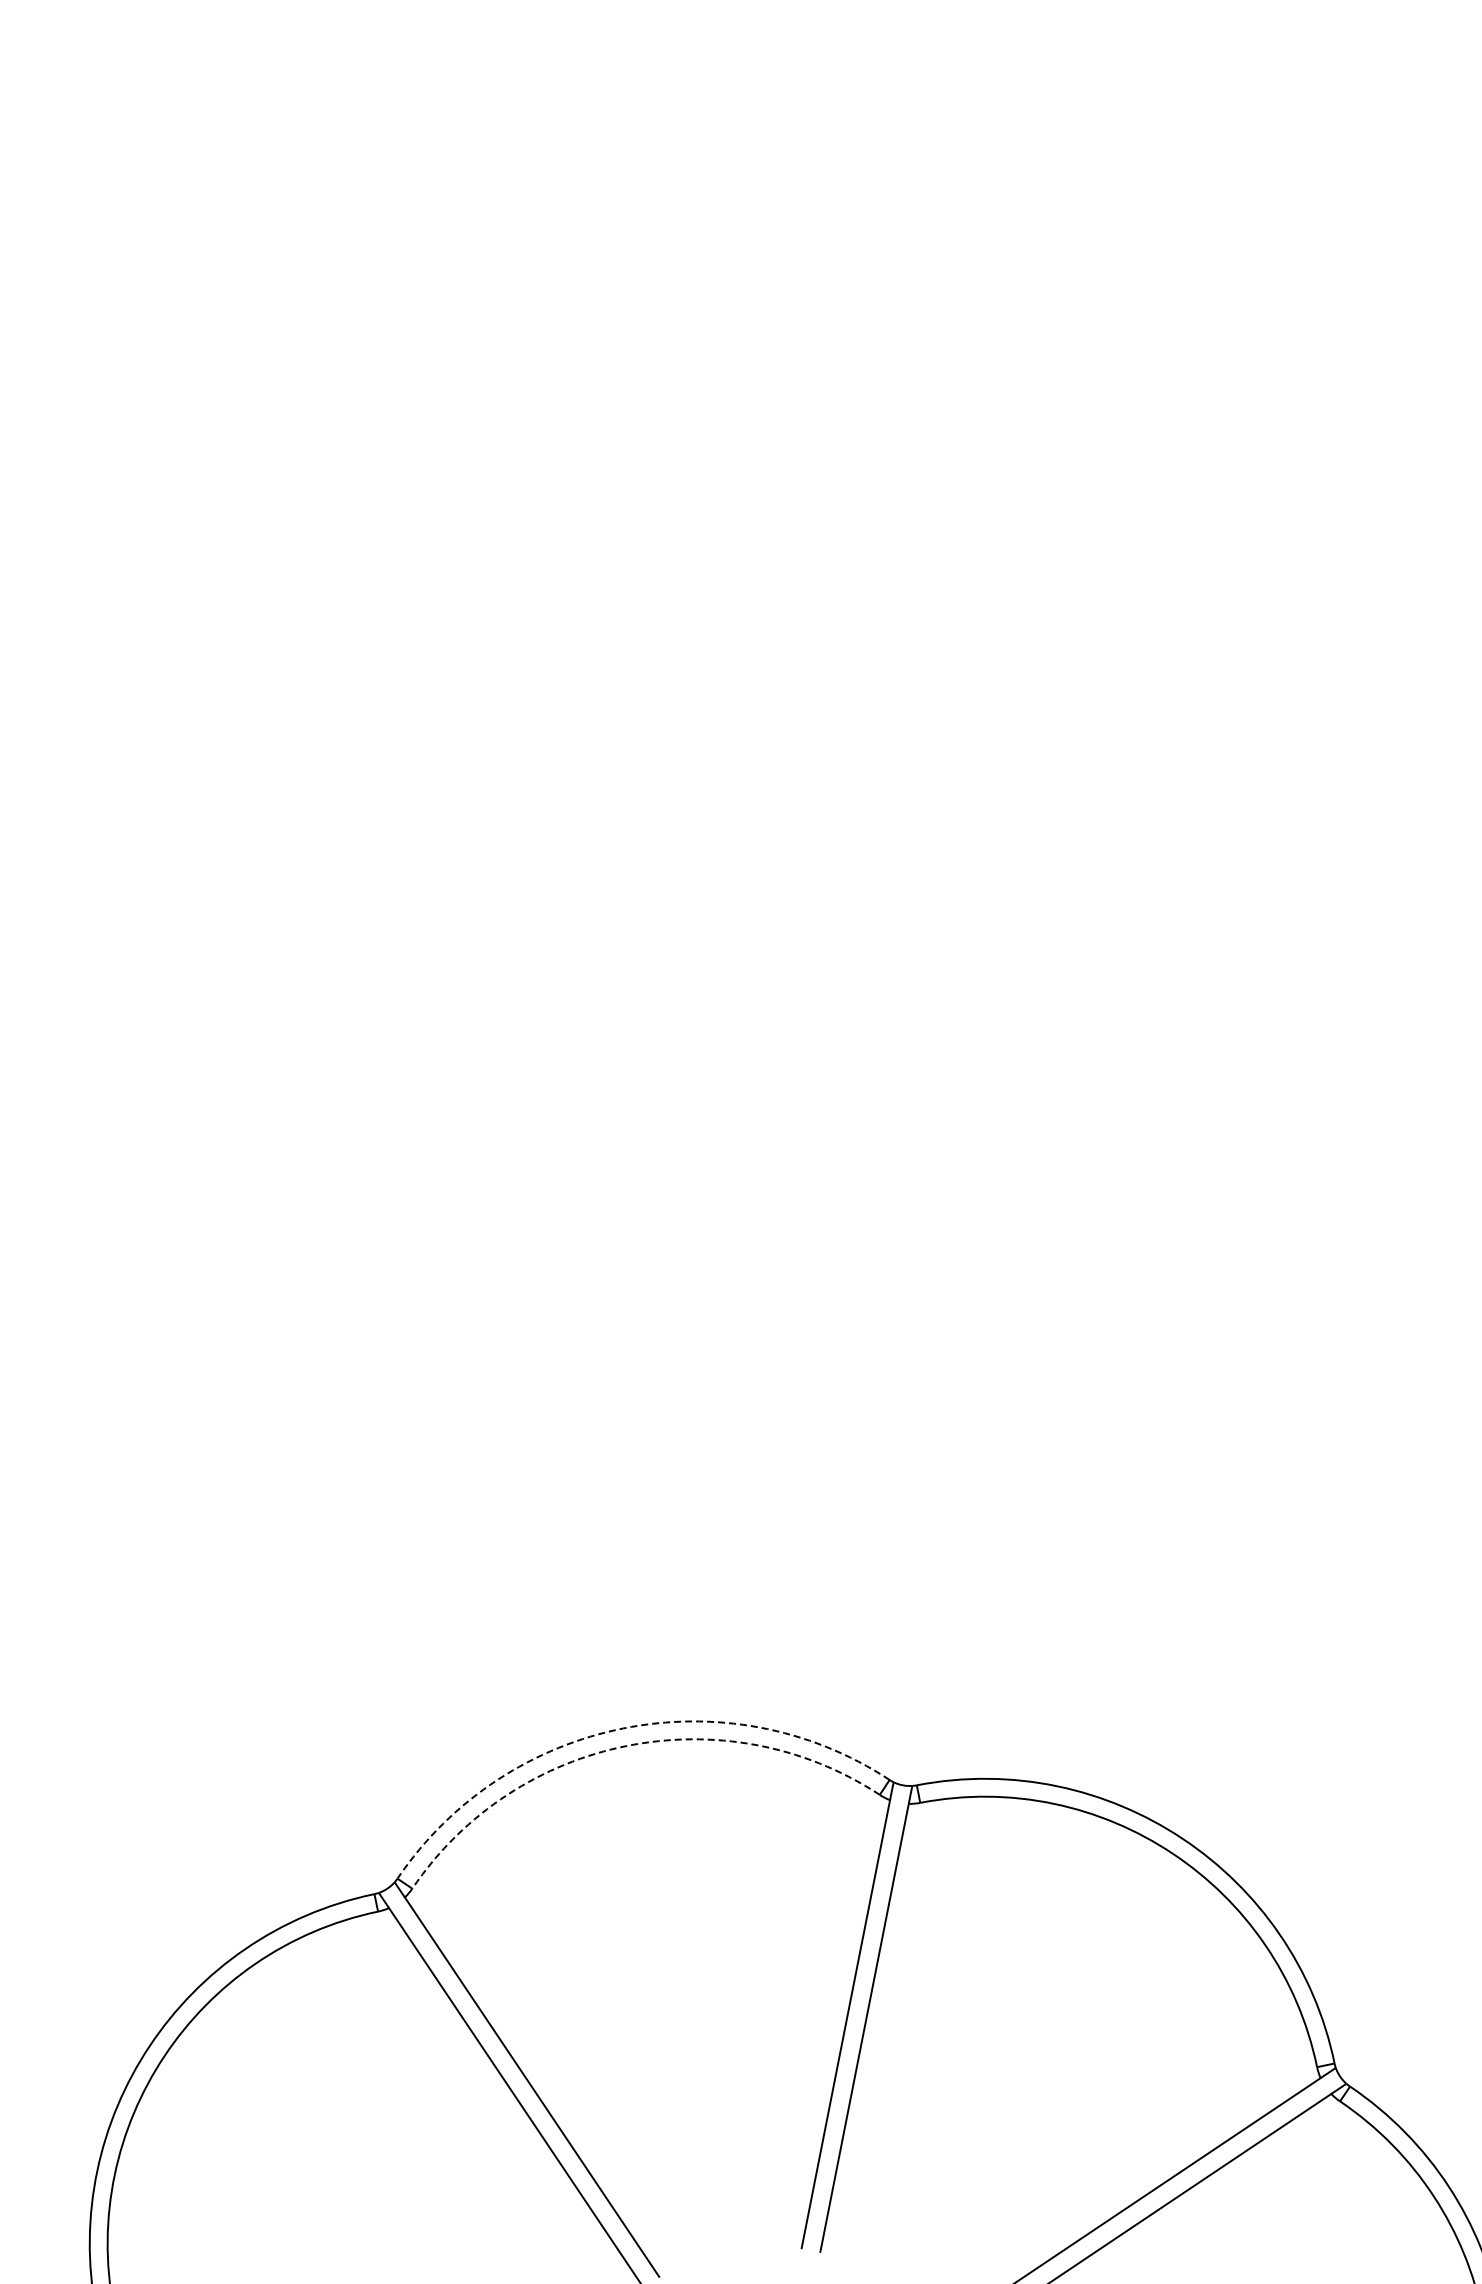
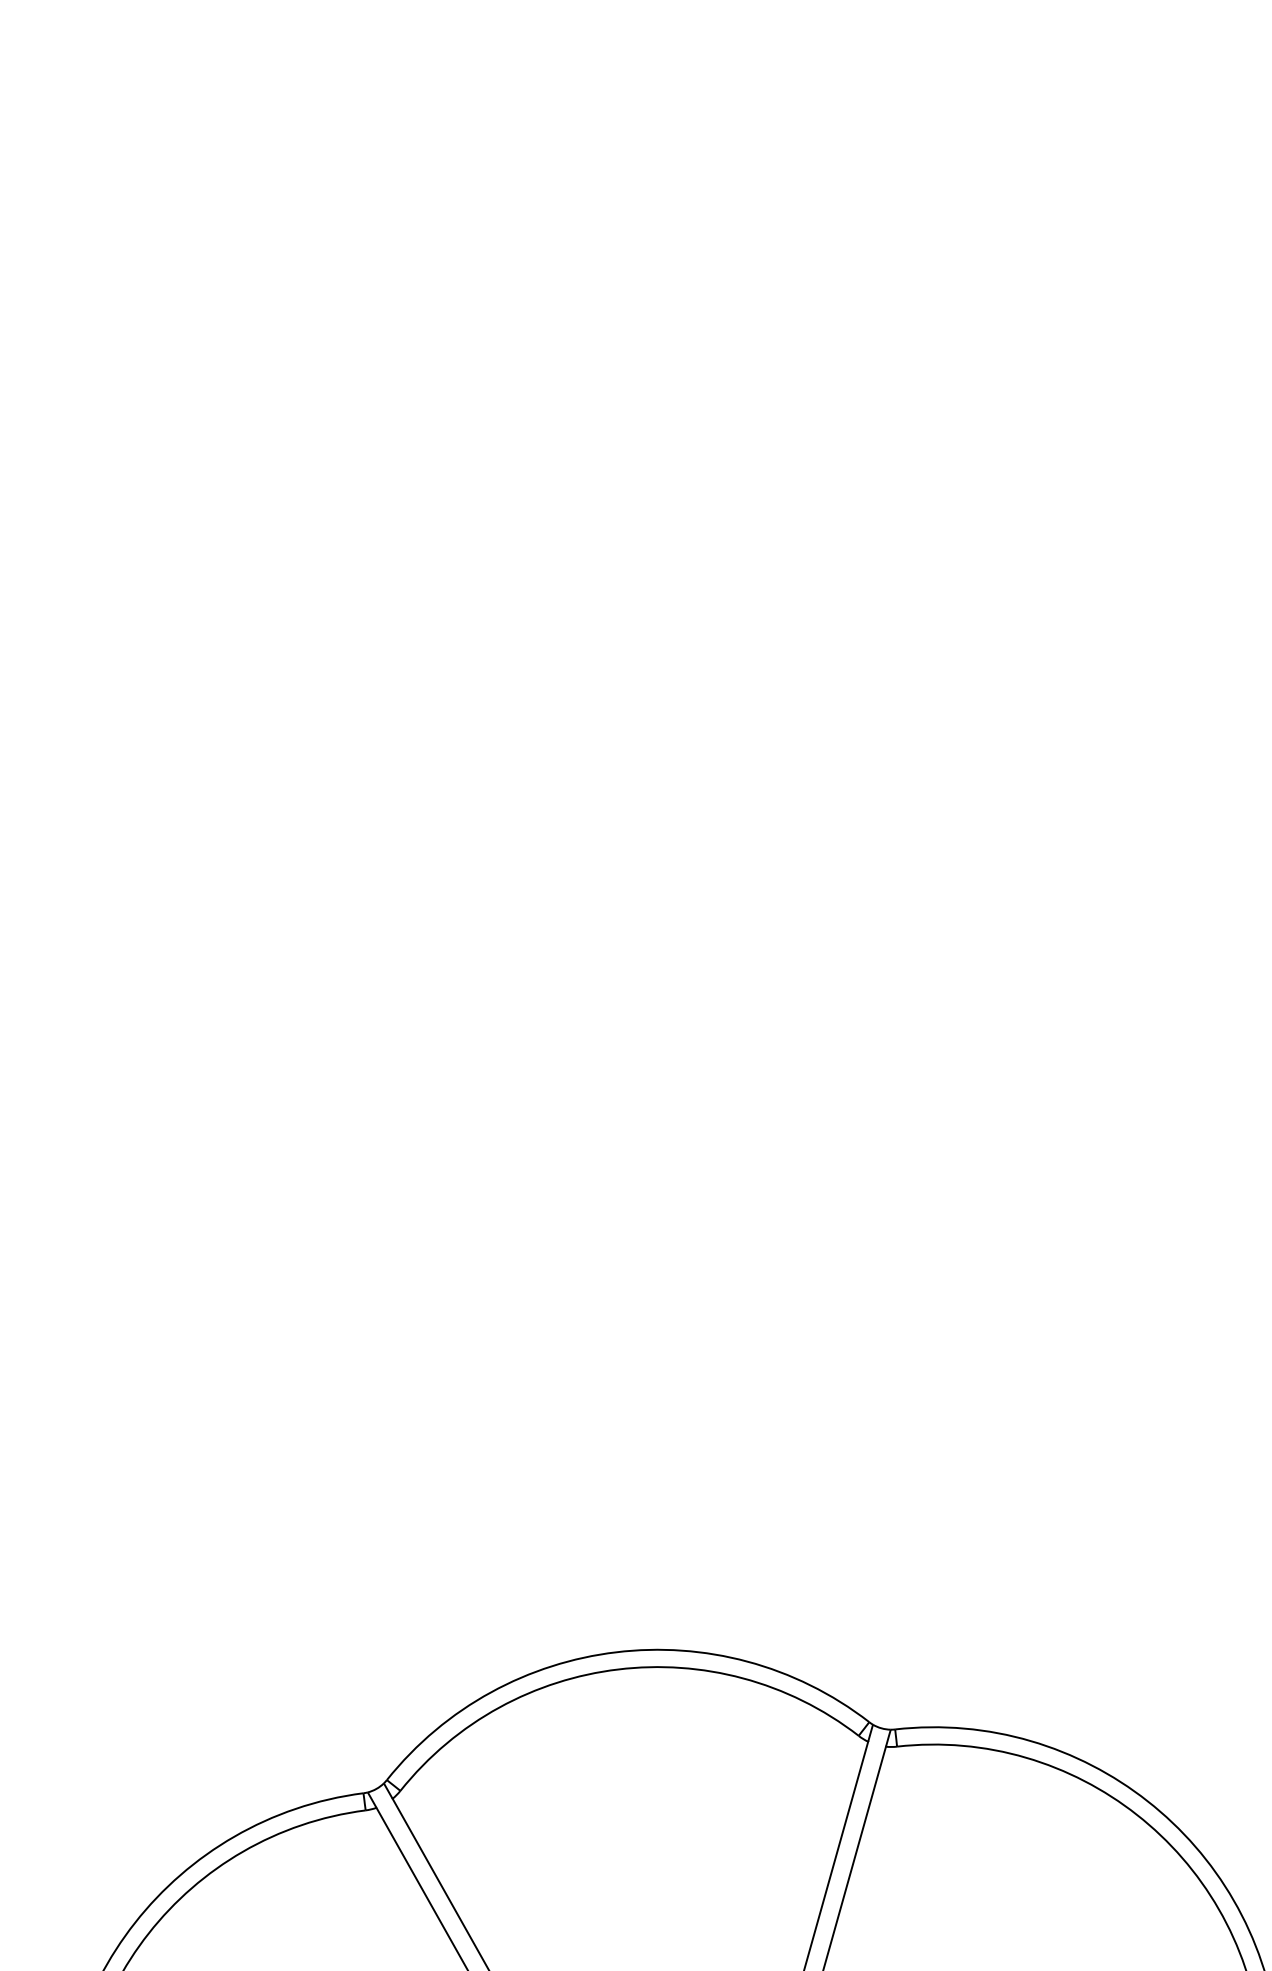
arc: (623, 1728) -> (616, 1652), dashed -> solid
arc: (626, 1745) -> (618, 1668), dashed -> solid

